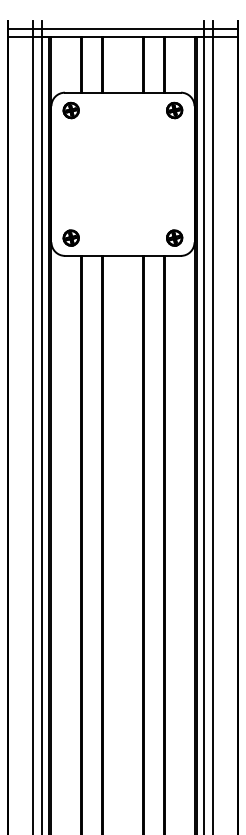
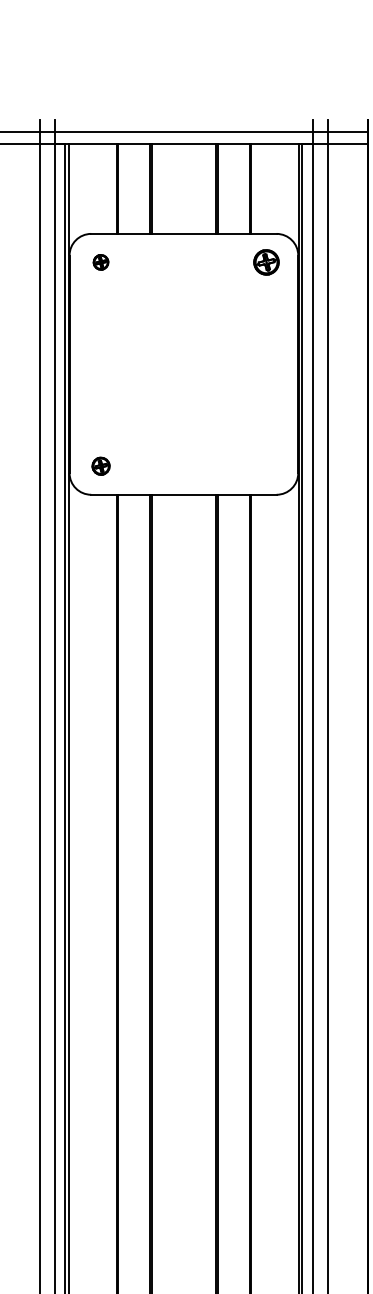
part: (70, 110) -> (100, 262), size x0.6
part: (70, 237) -> (100, 465), size x0.7
part: (174, 237) -> (266, 465), removed

